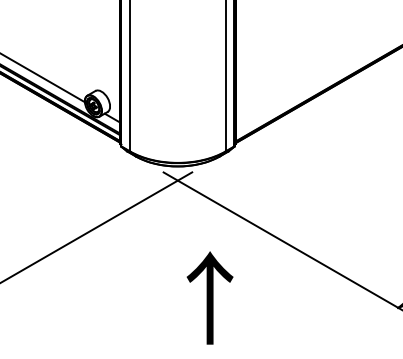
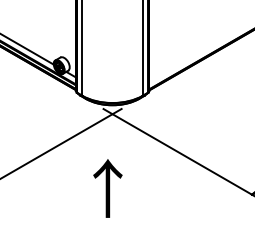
text: (209, 298) -> (107, 188), moved

